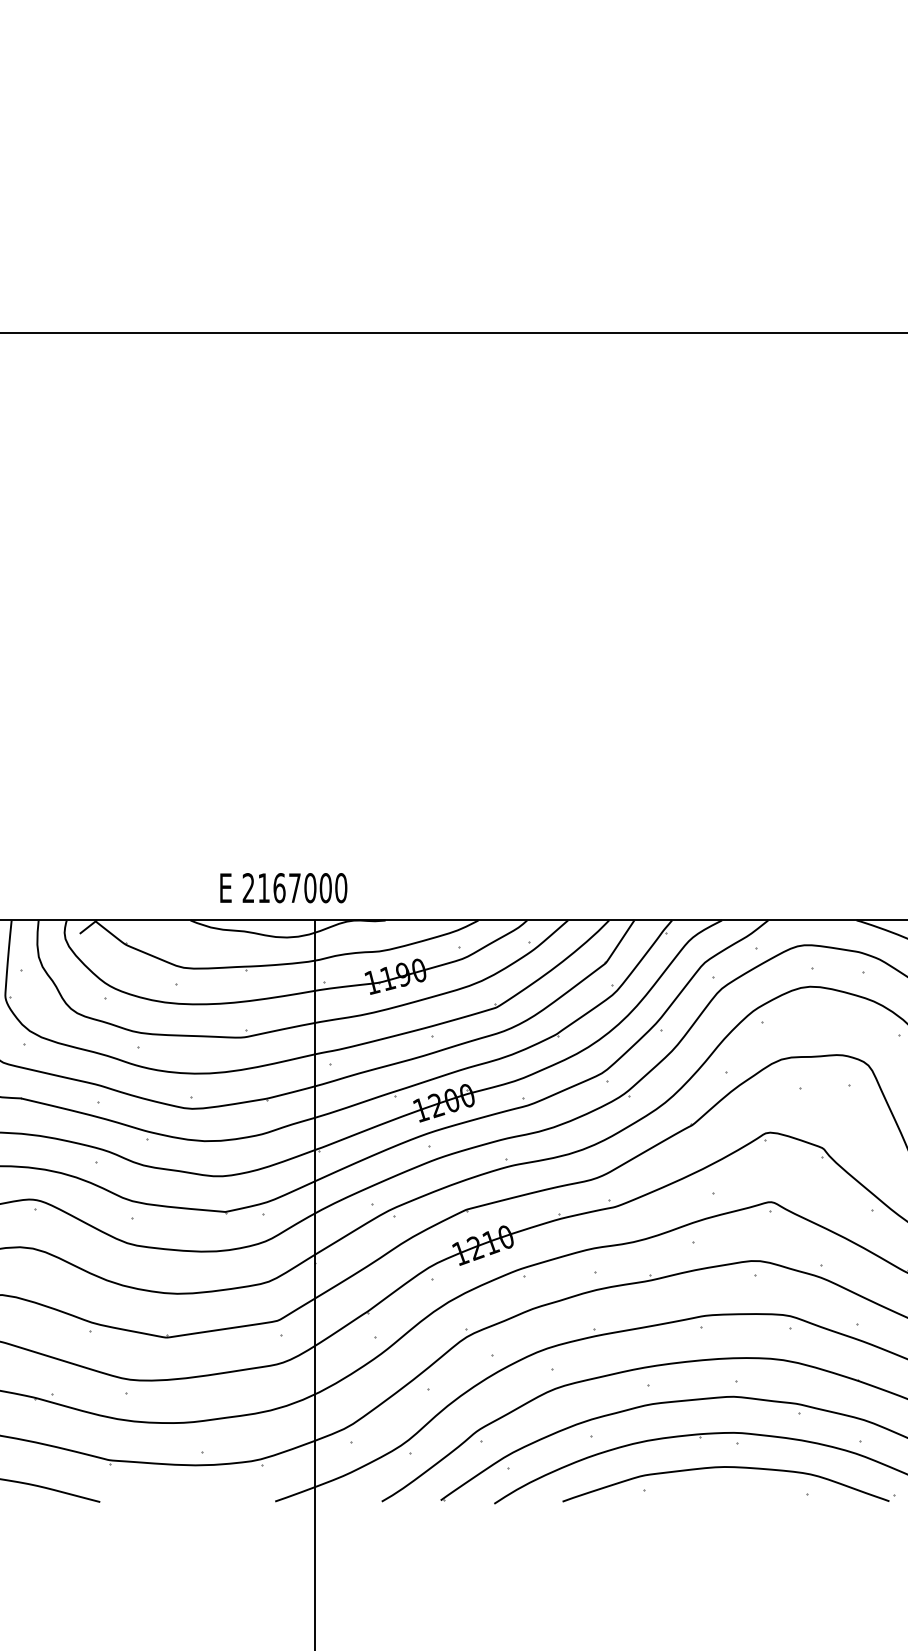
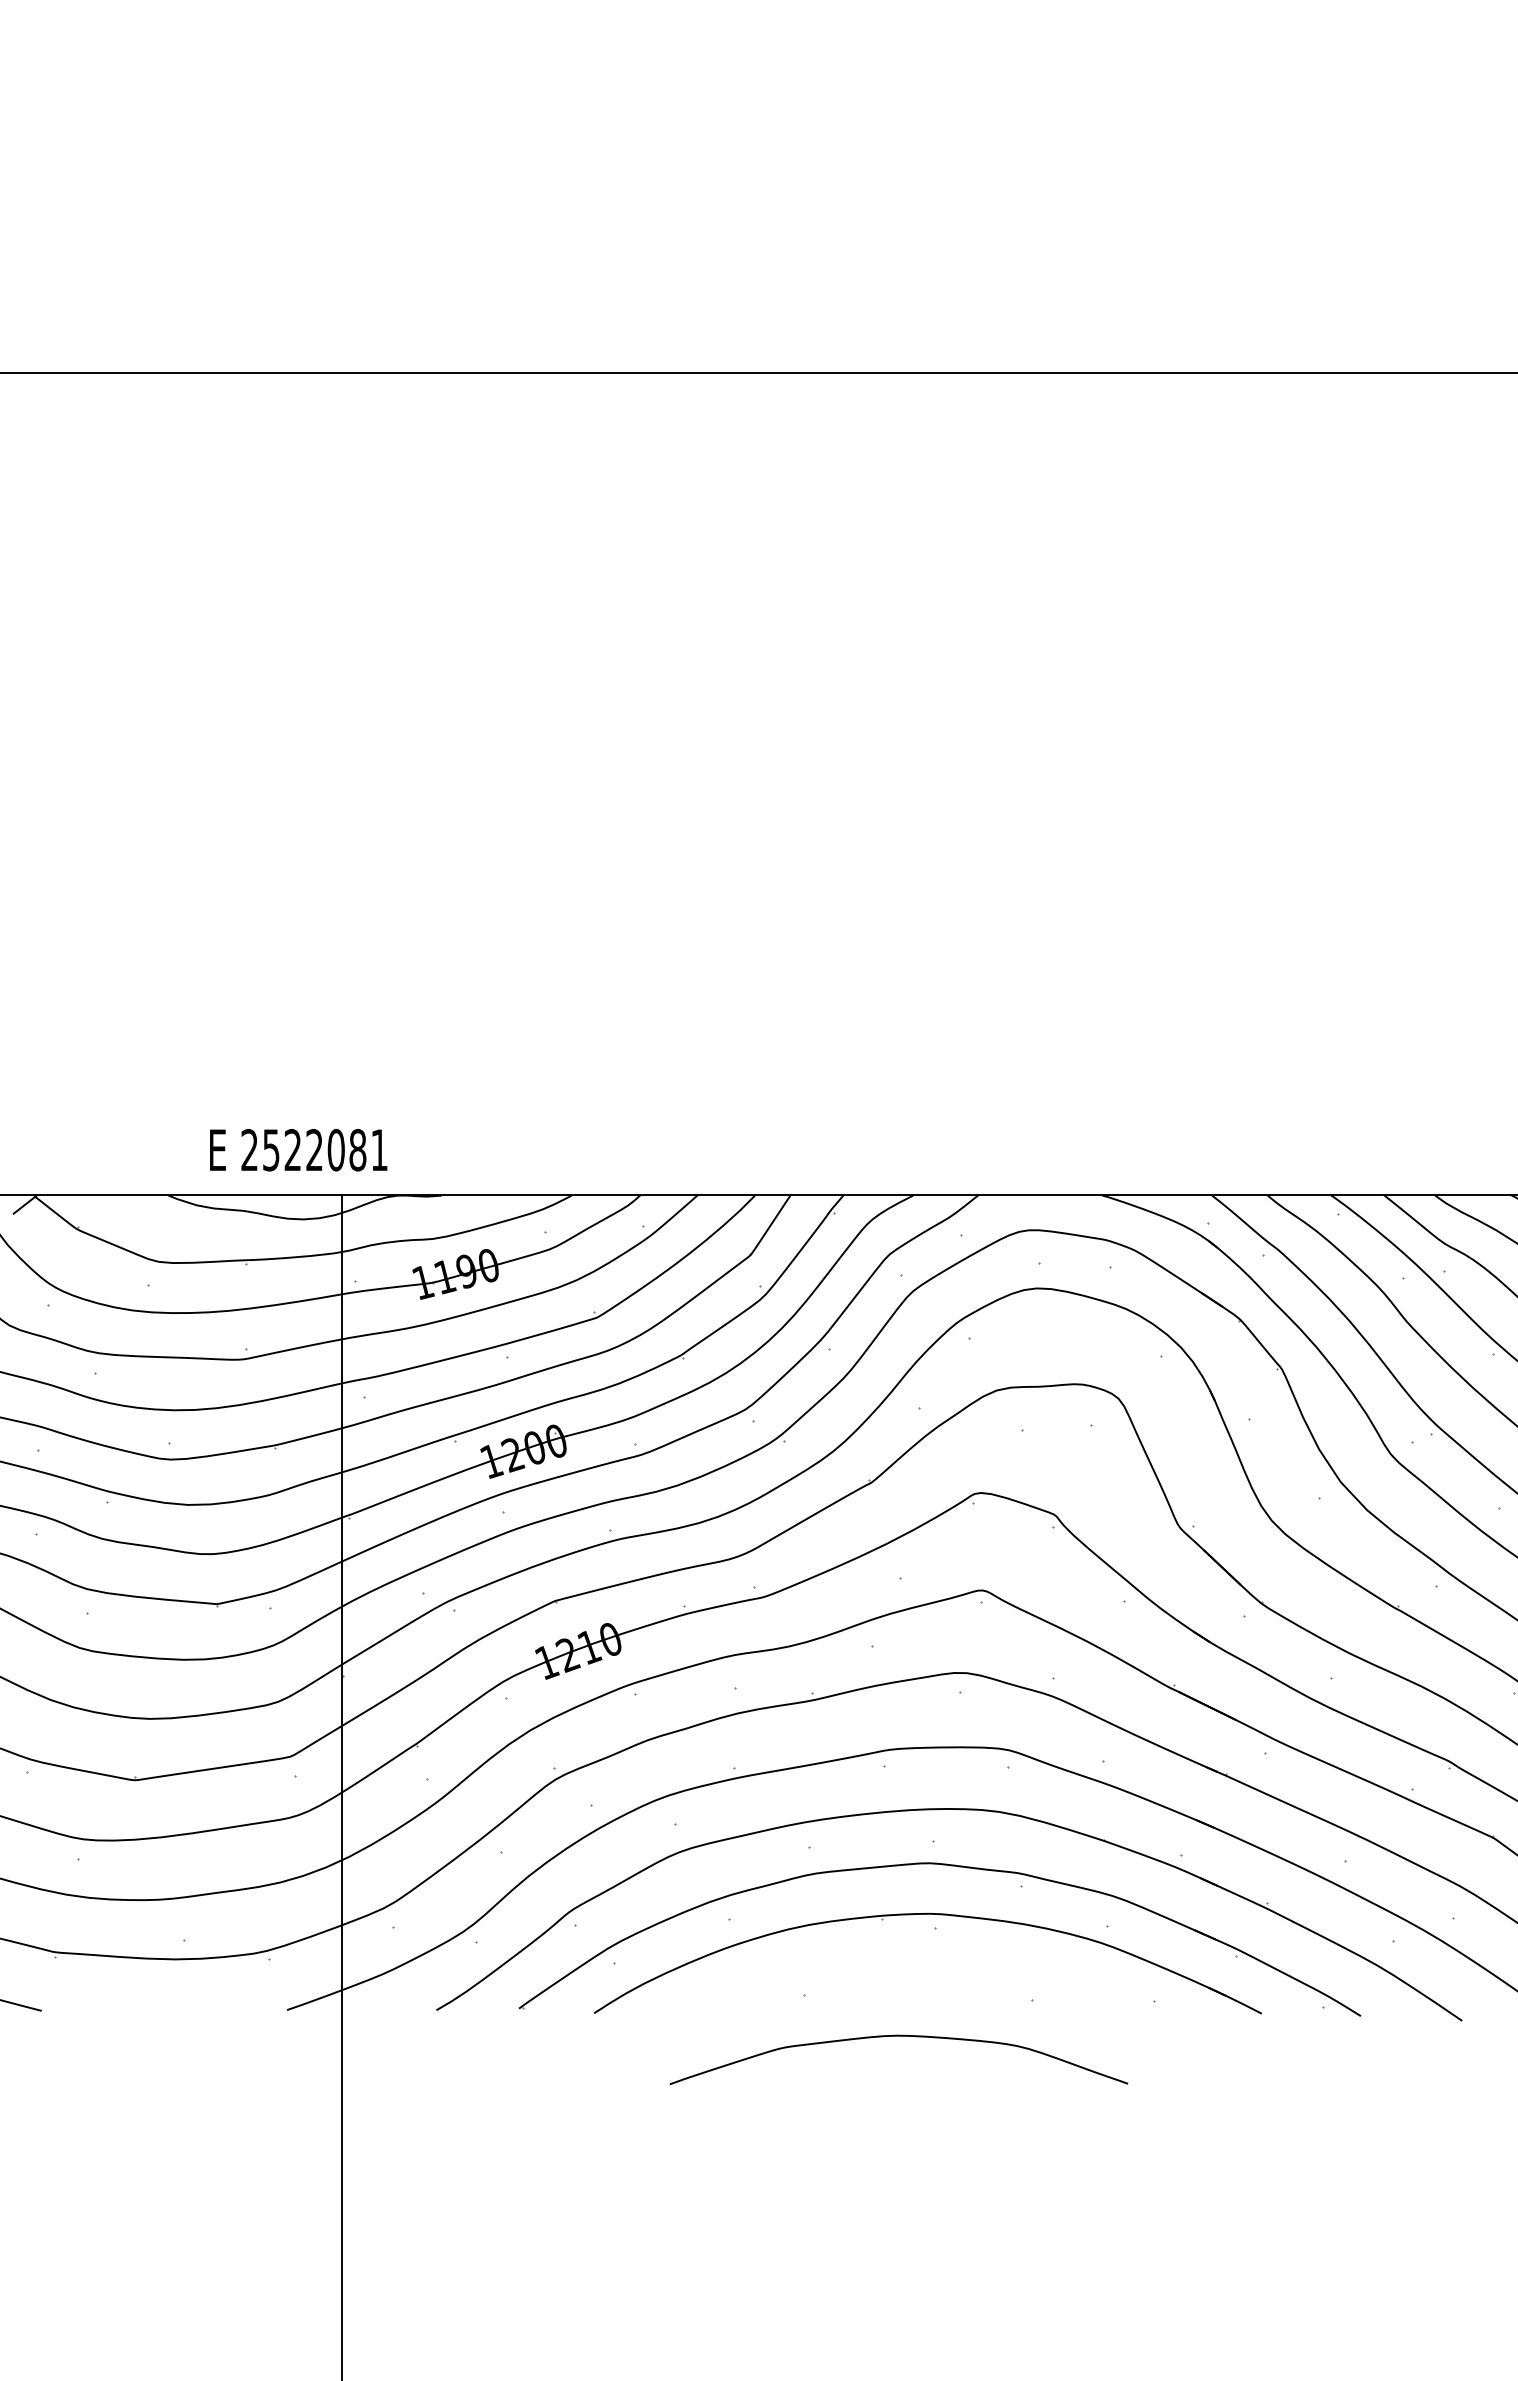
text: (302, 887) -> (325, 1149), 2167000 -> 2522081
curve: (725, 1467) -> (898, 2036), moved

